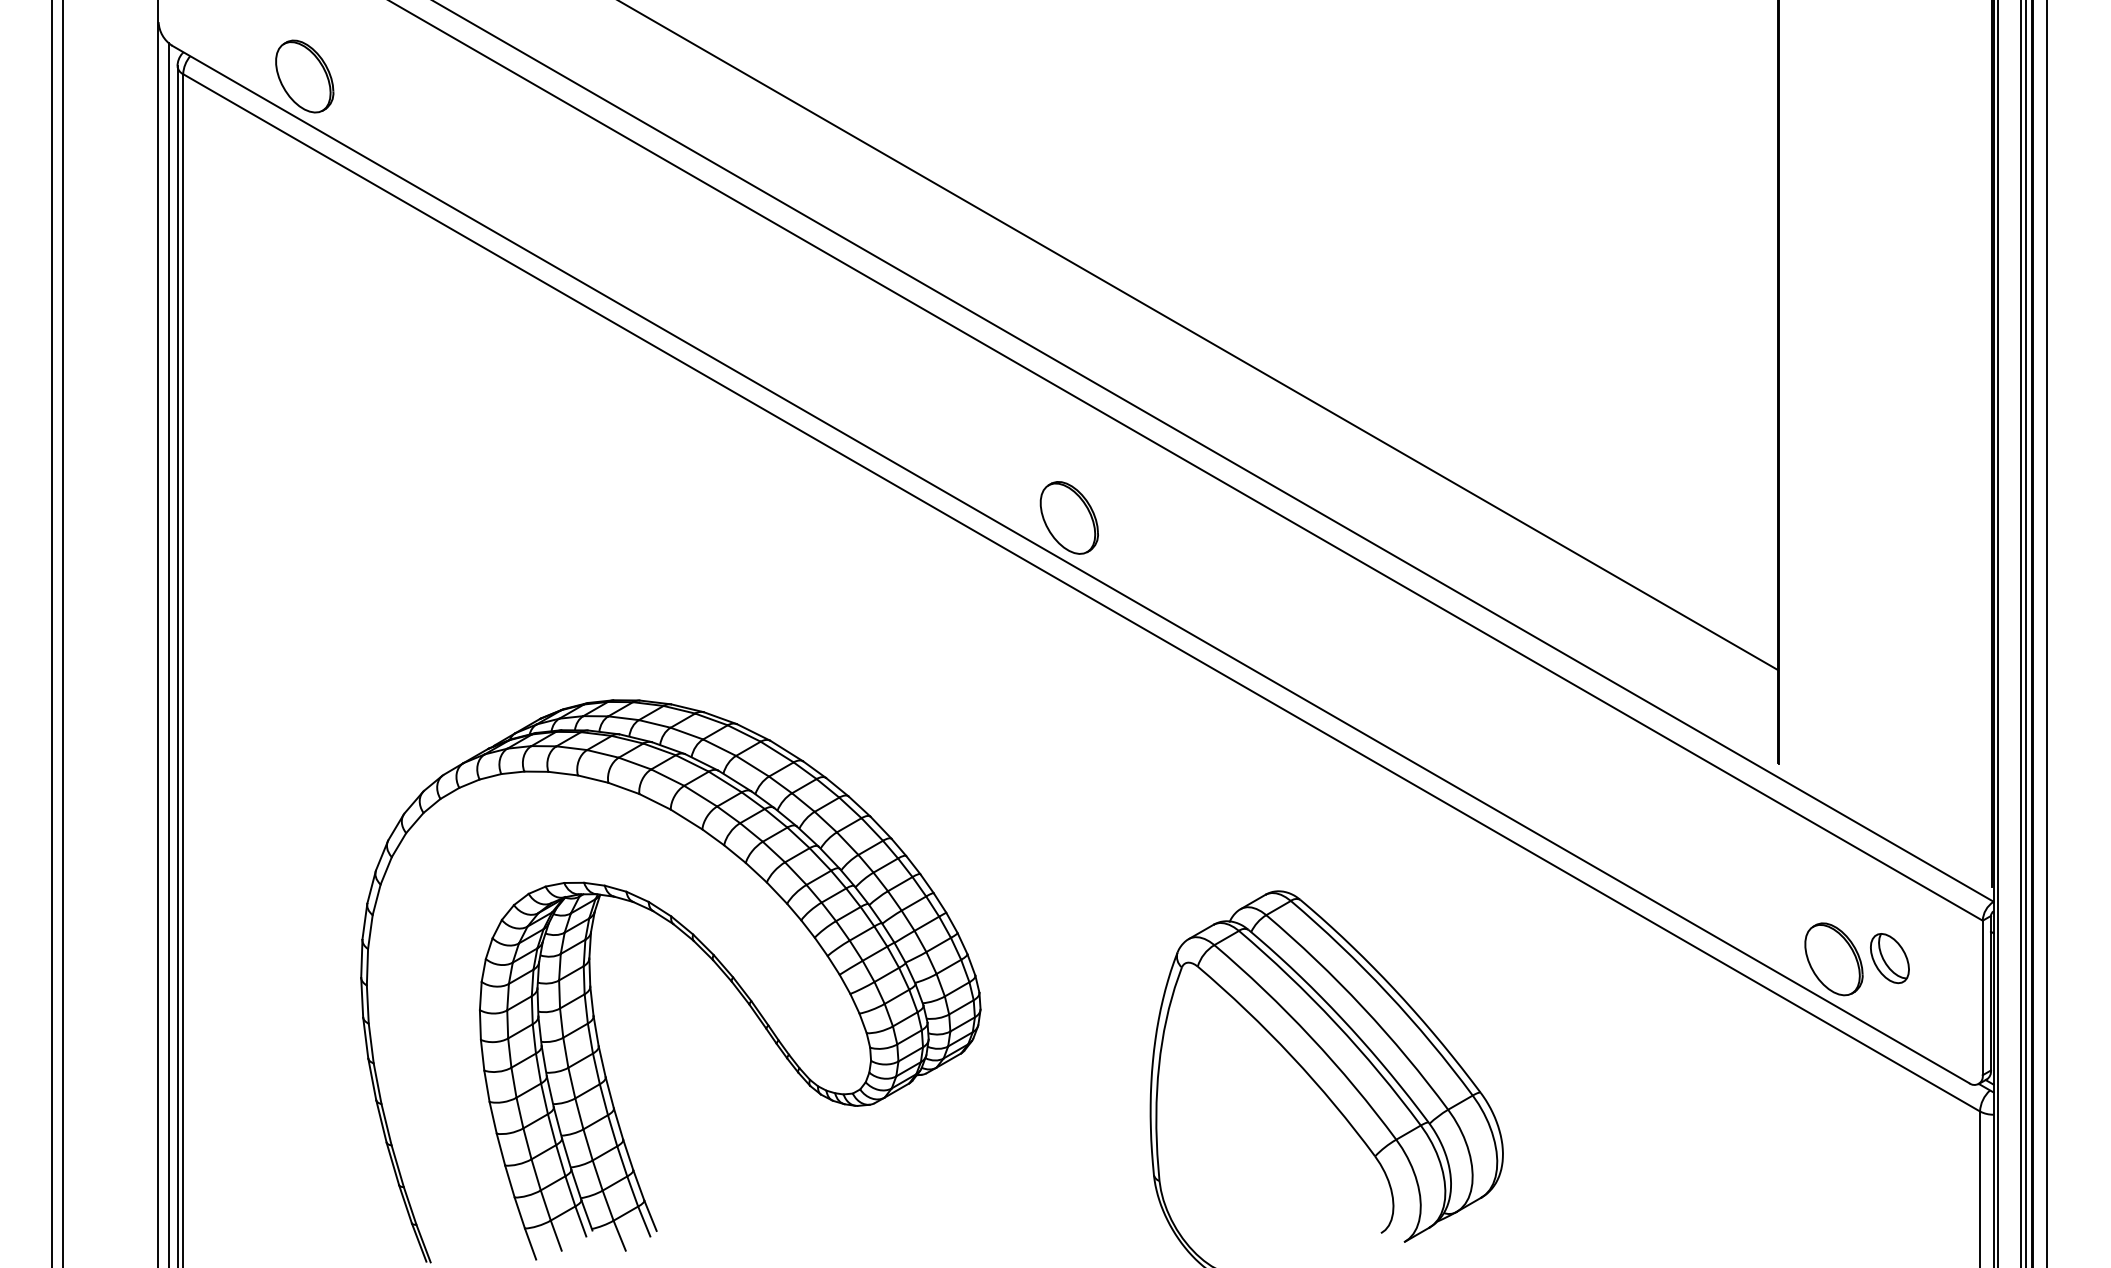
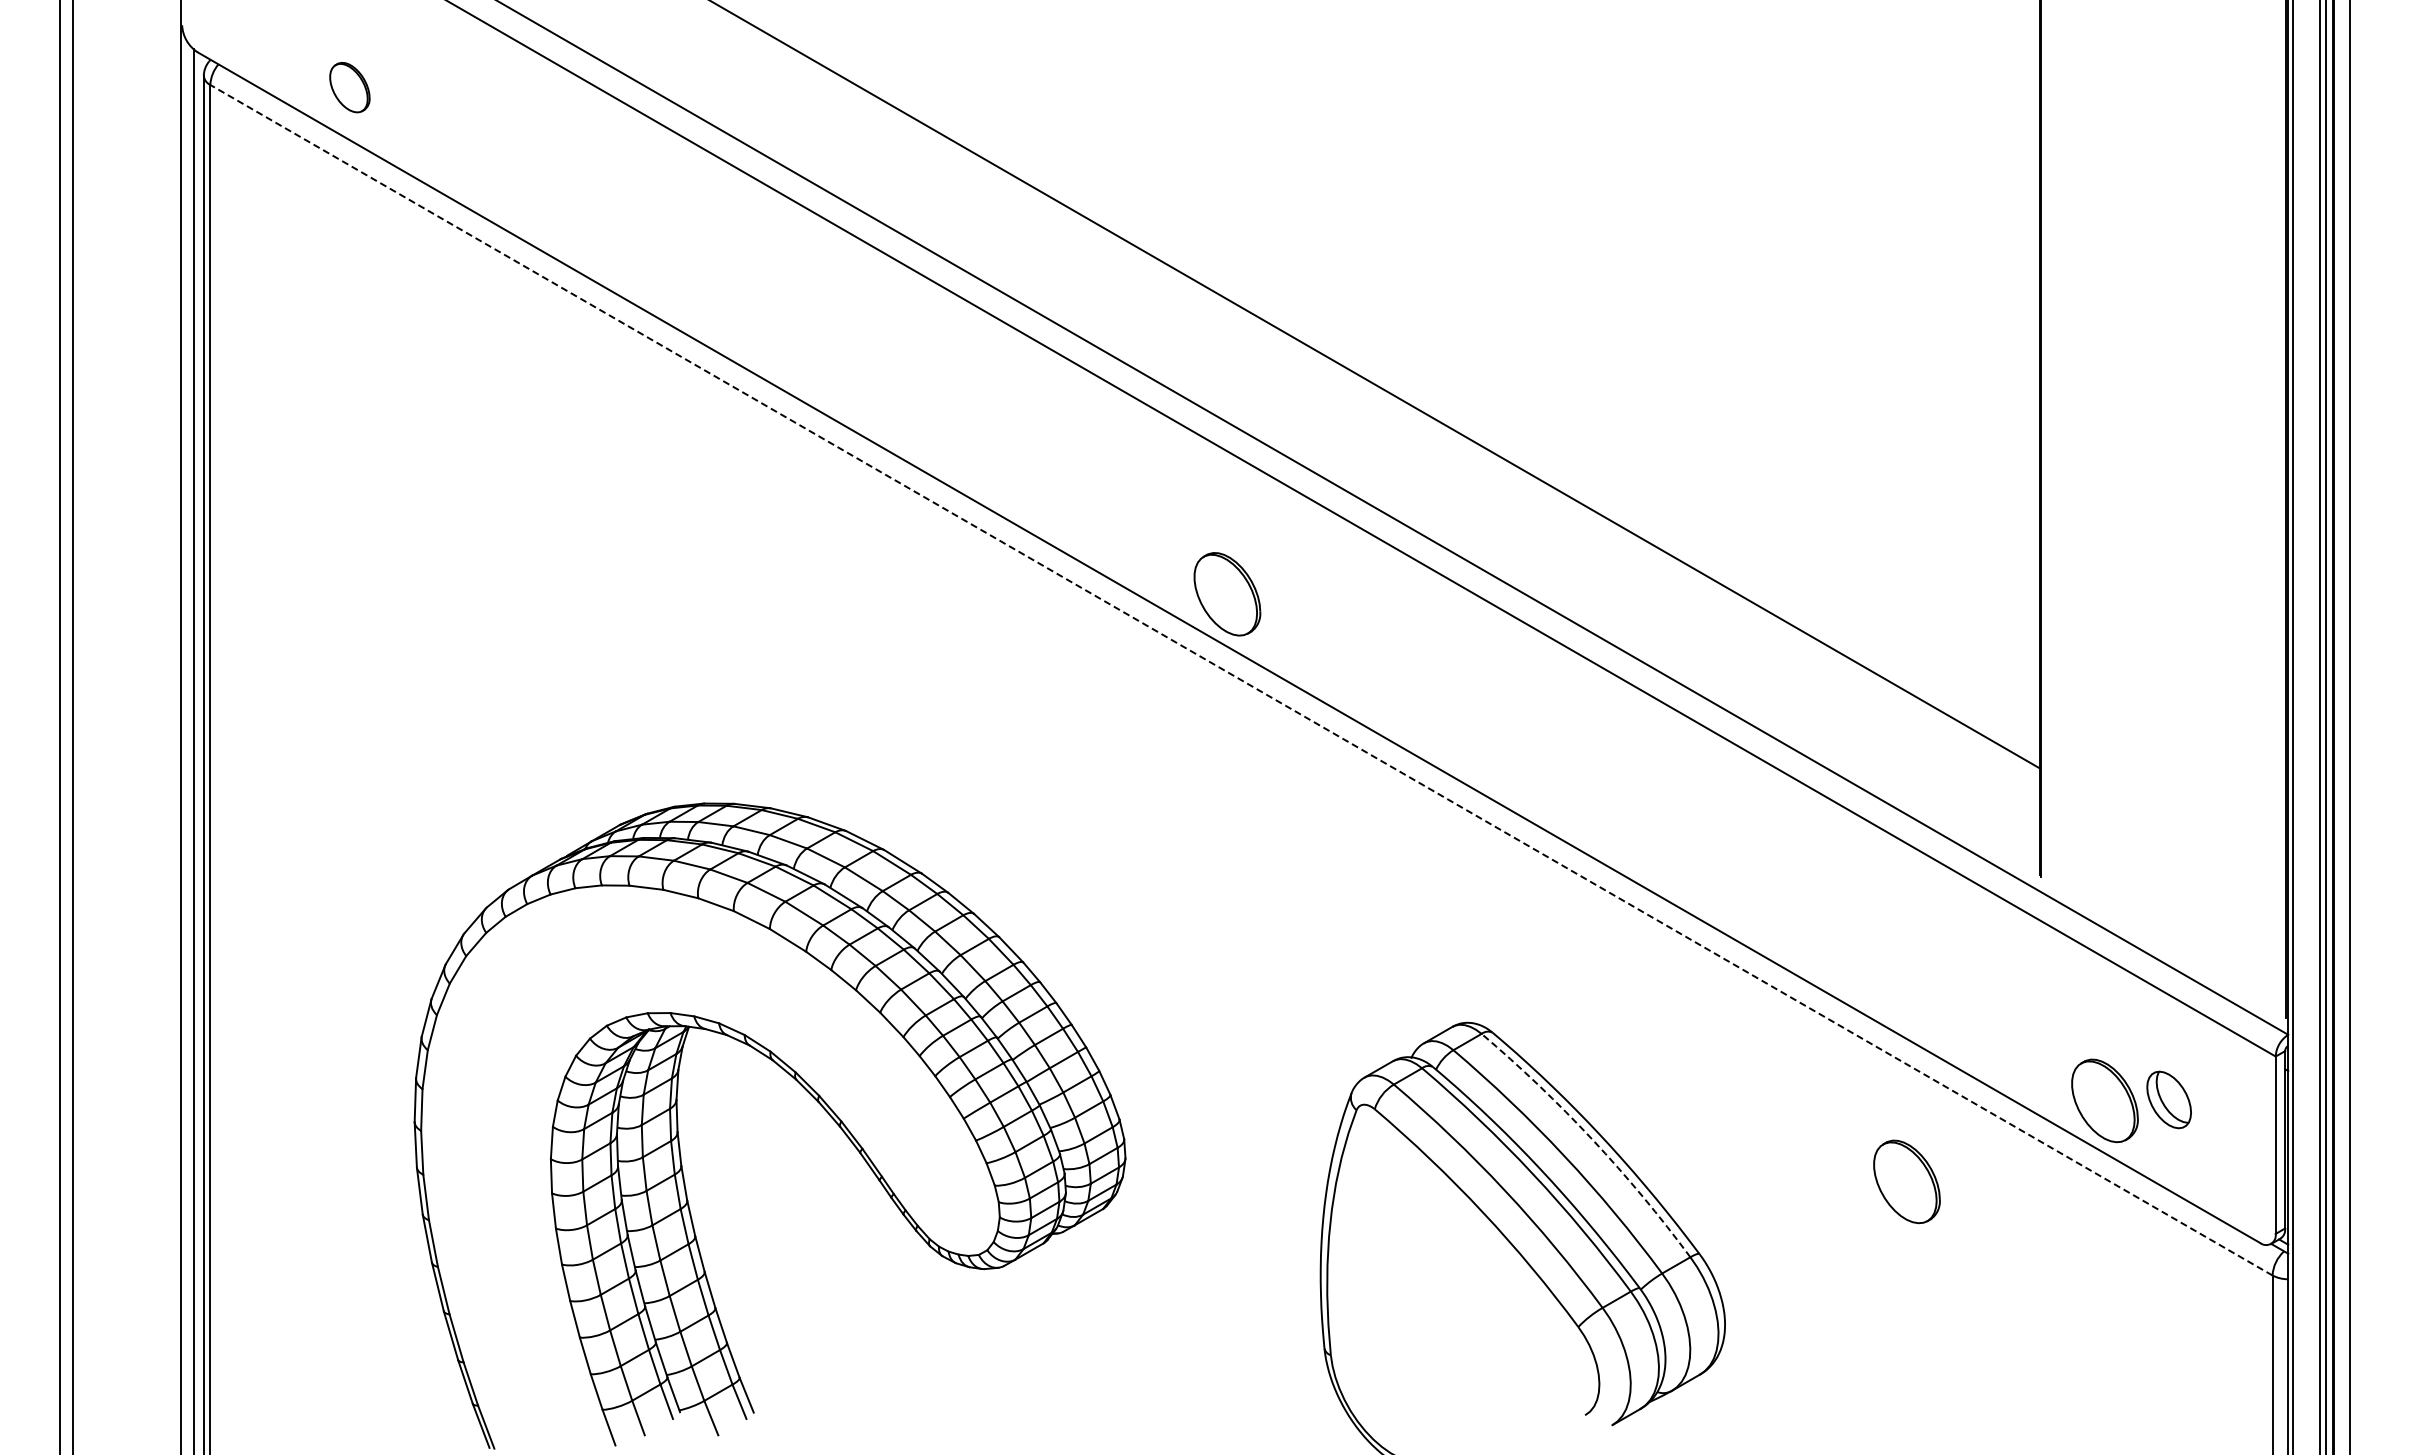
part: (304, 76) -> (349, 87), size x0.6
line: (1081, 593) -> (1241, 680), solid -> dashed
arc: (1387, 992) -> (1592, 1139), solid -> dashed
part: (1661, 1029) -> (1906, 1181), added

